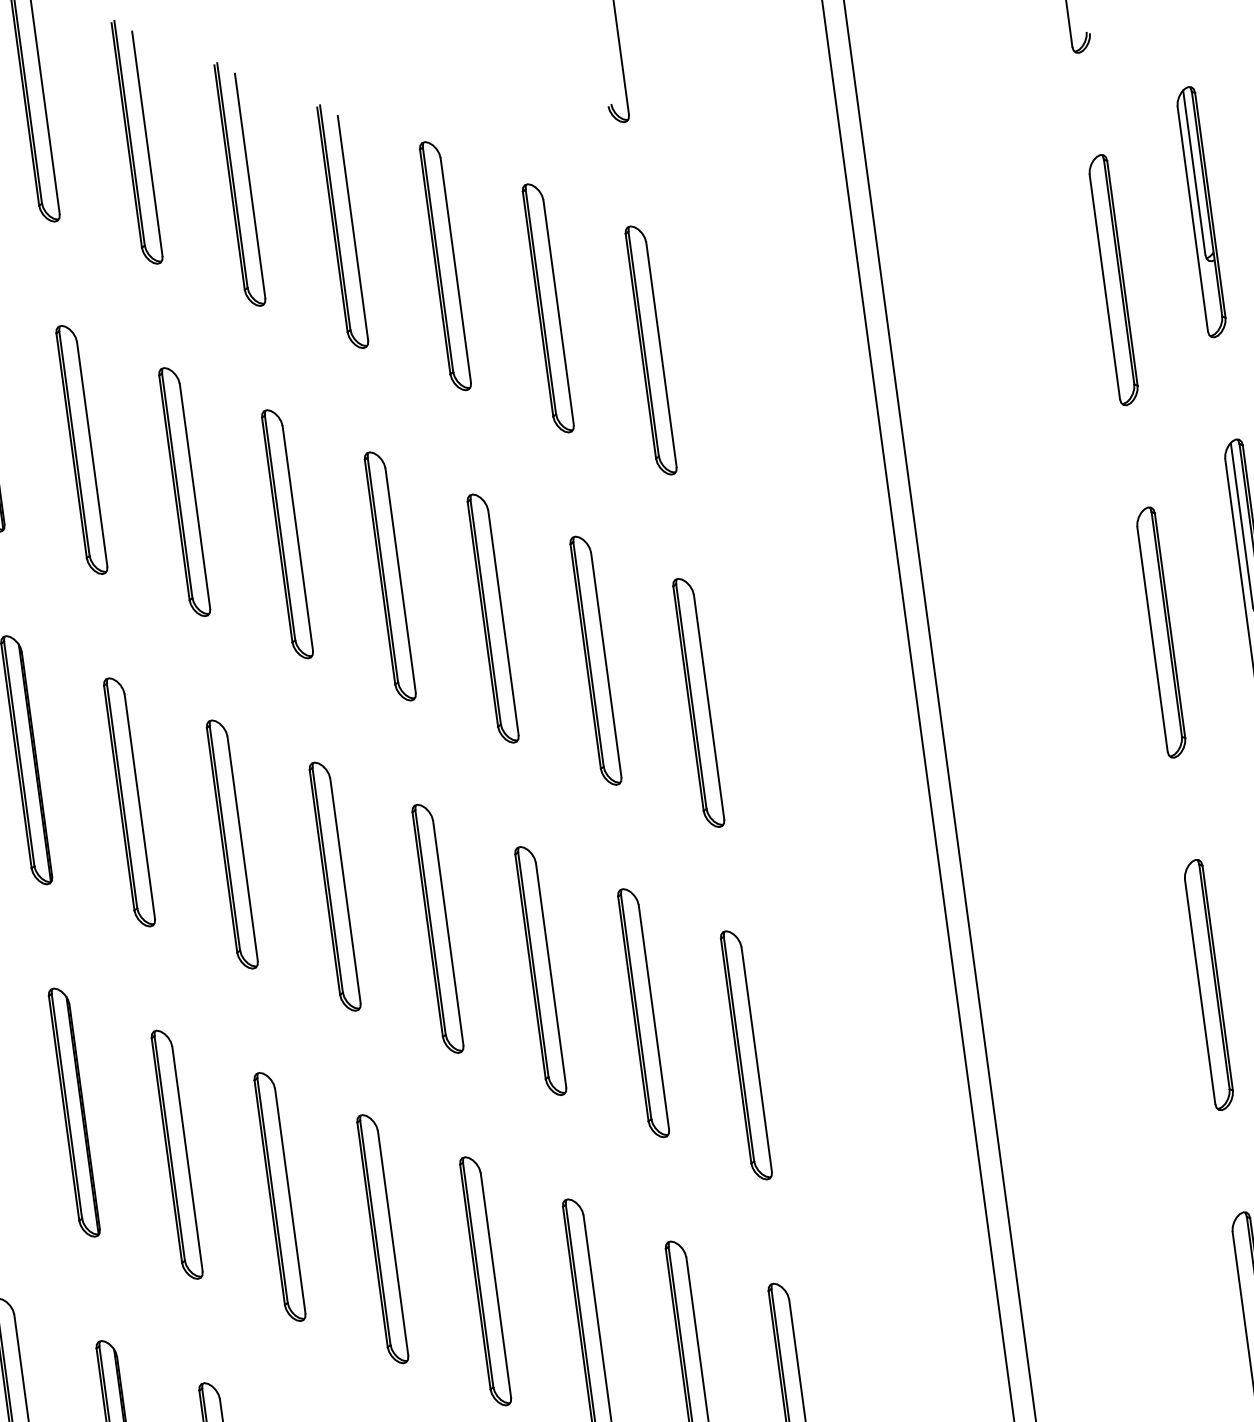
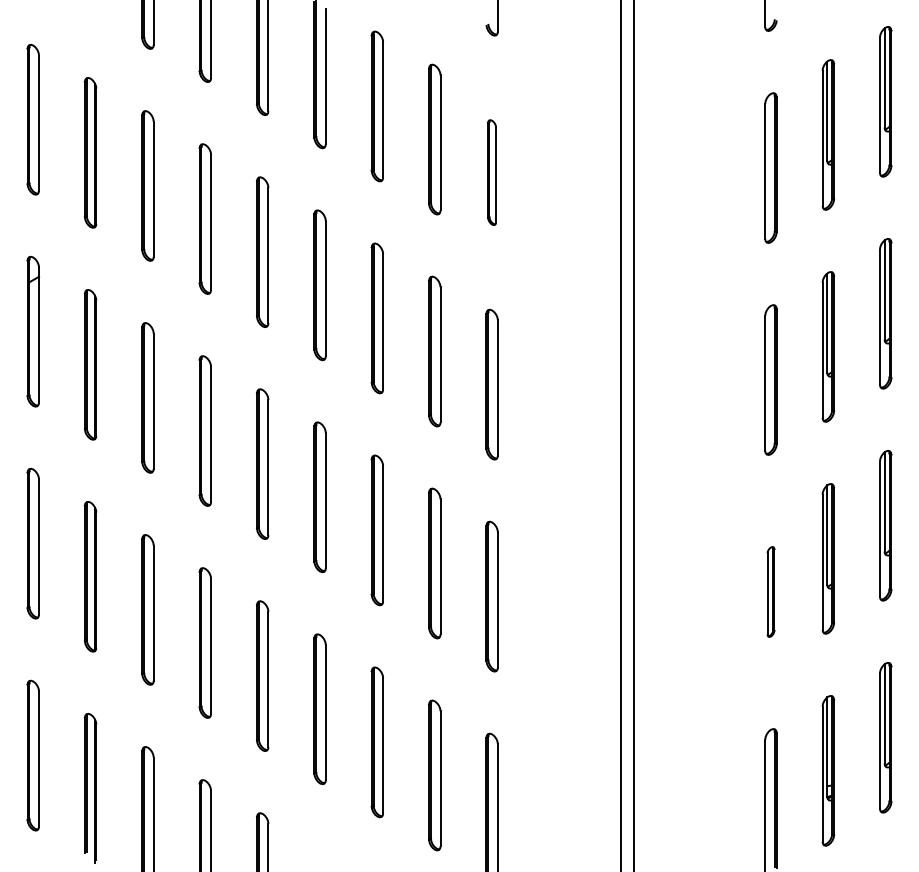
part: (649, 350) -> (491, 172), size x0.7
part: (1208, 984) -> (770, 591), size x0.6

